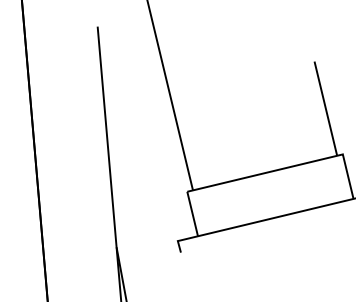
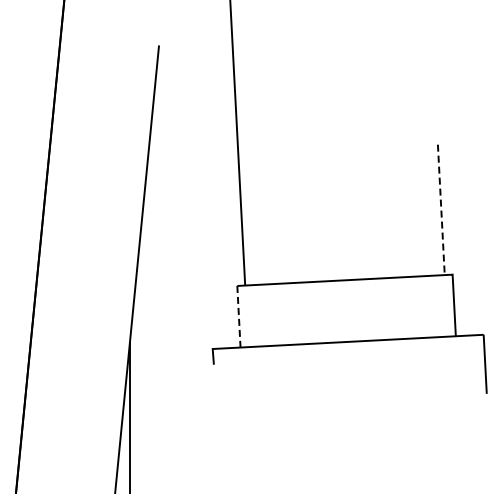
line: (326, 109) -> (441, 210), solid -> dashed
line: (192, 213) -> (238, 316), solid -> dashed

